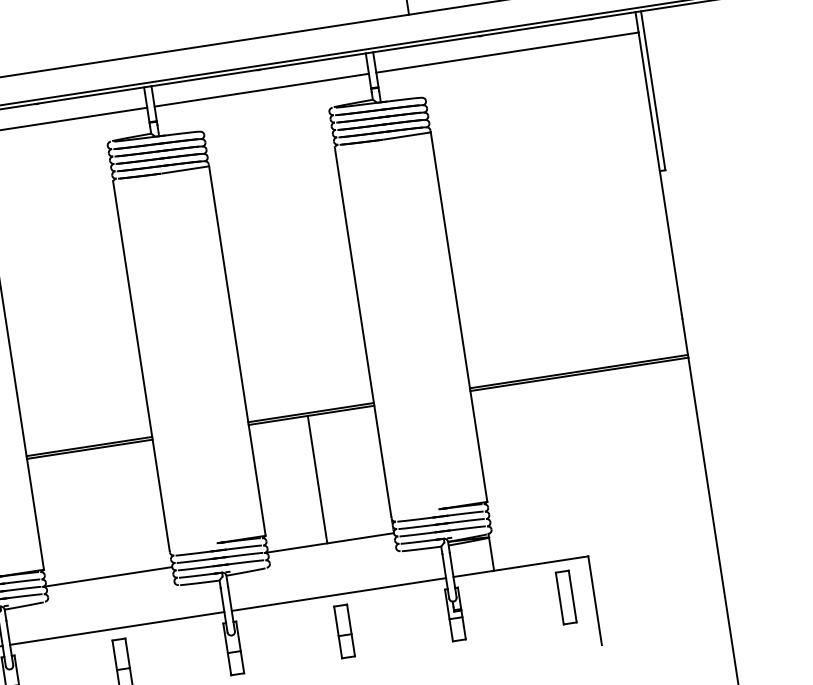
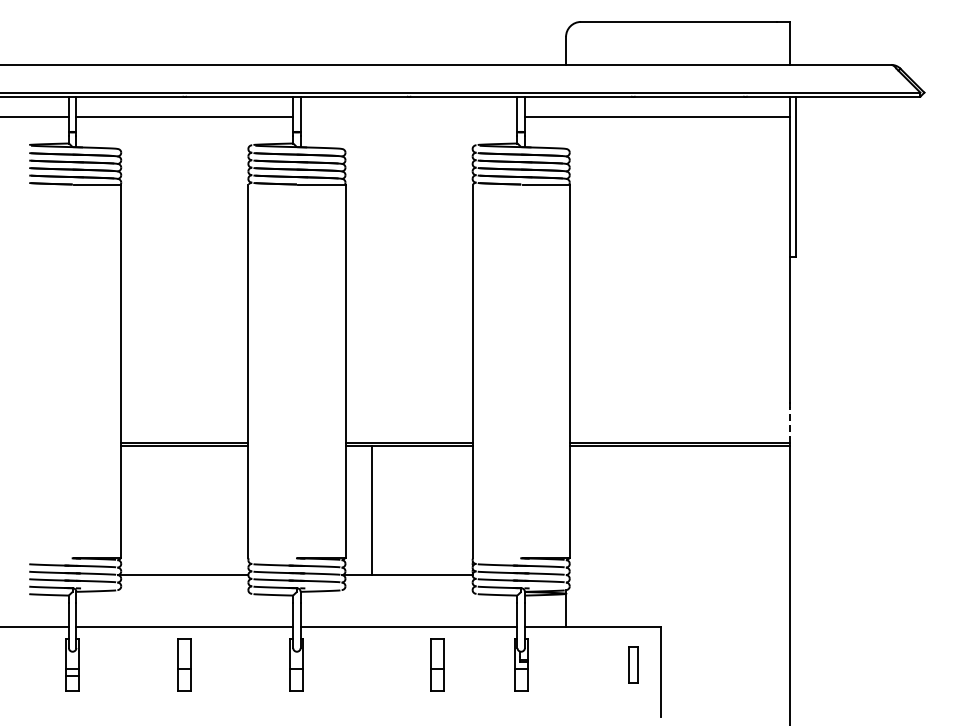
line: (261, 90) -> (408, 117), removed
line: (685, 336) -> (790, 424), solid -> dashed
line: (317, 479) -> (372, 510), moved
part: (566, 597) -> (633, 664), size x0.7
part: (344, 631) -> (437, 664), moved

